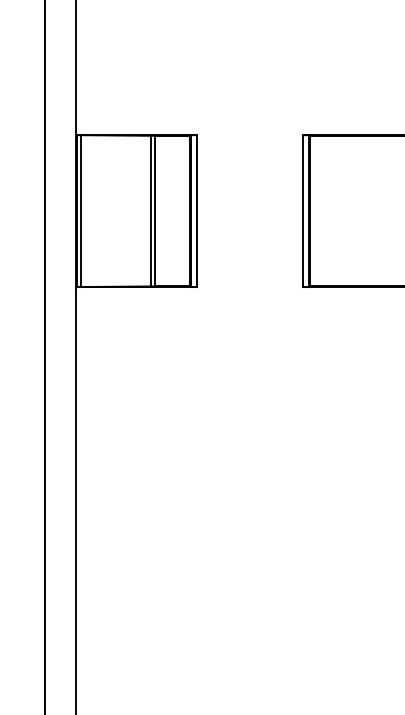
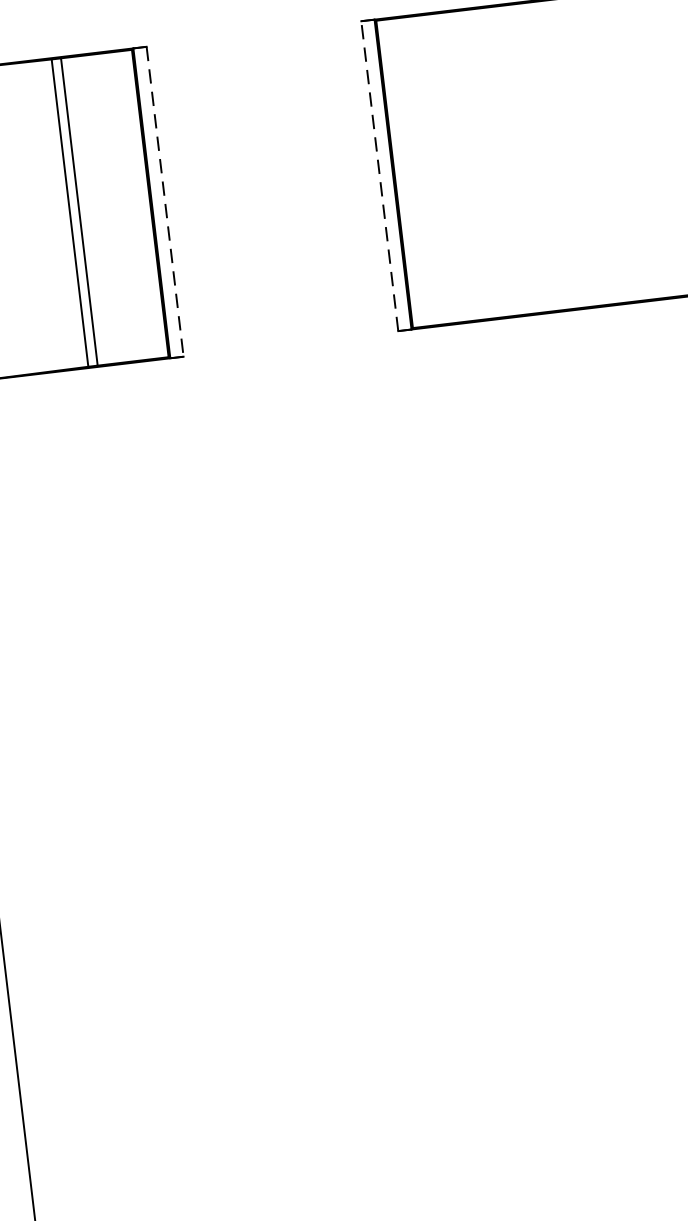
line: (197, 211) -> (165, 202), solid -> dashed
line: (302, 211) -> (379, 176), solid -> dashed

